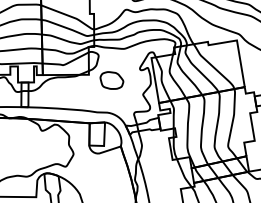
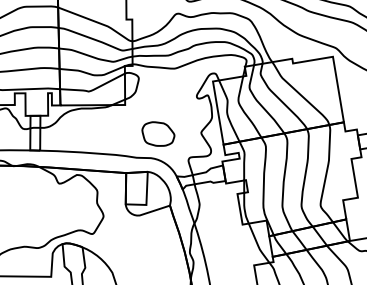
part: (111, 80) -> (158, 133), moved

